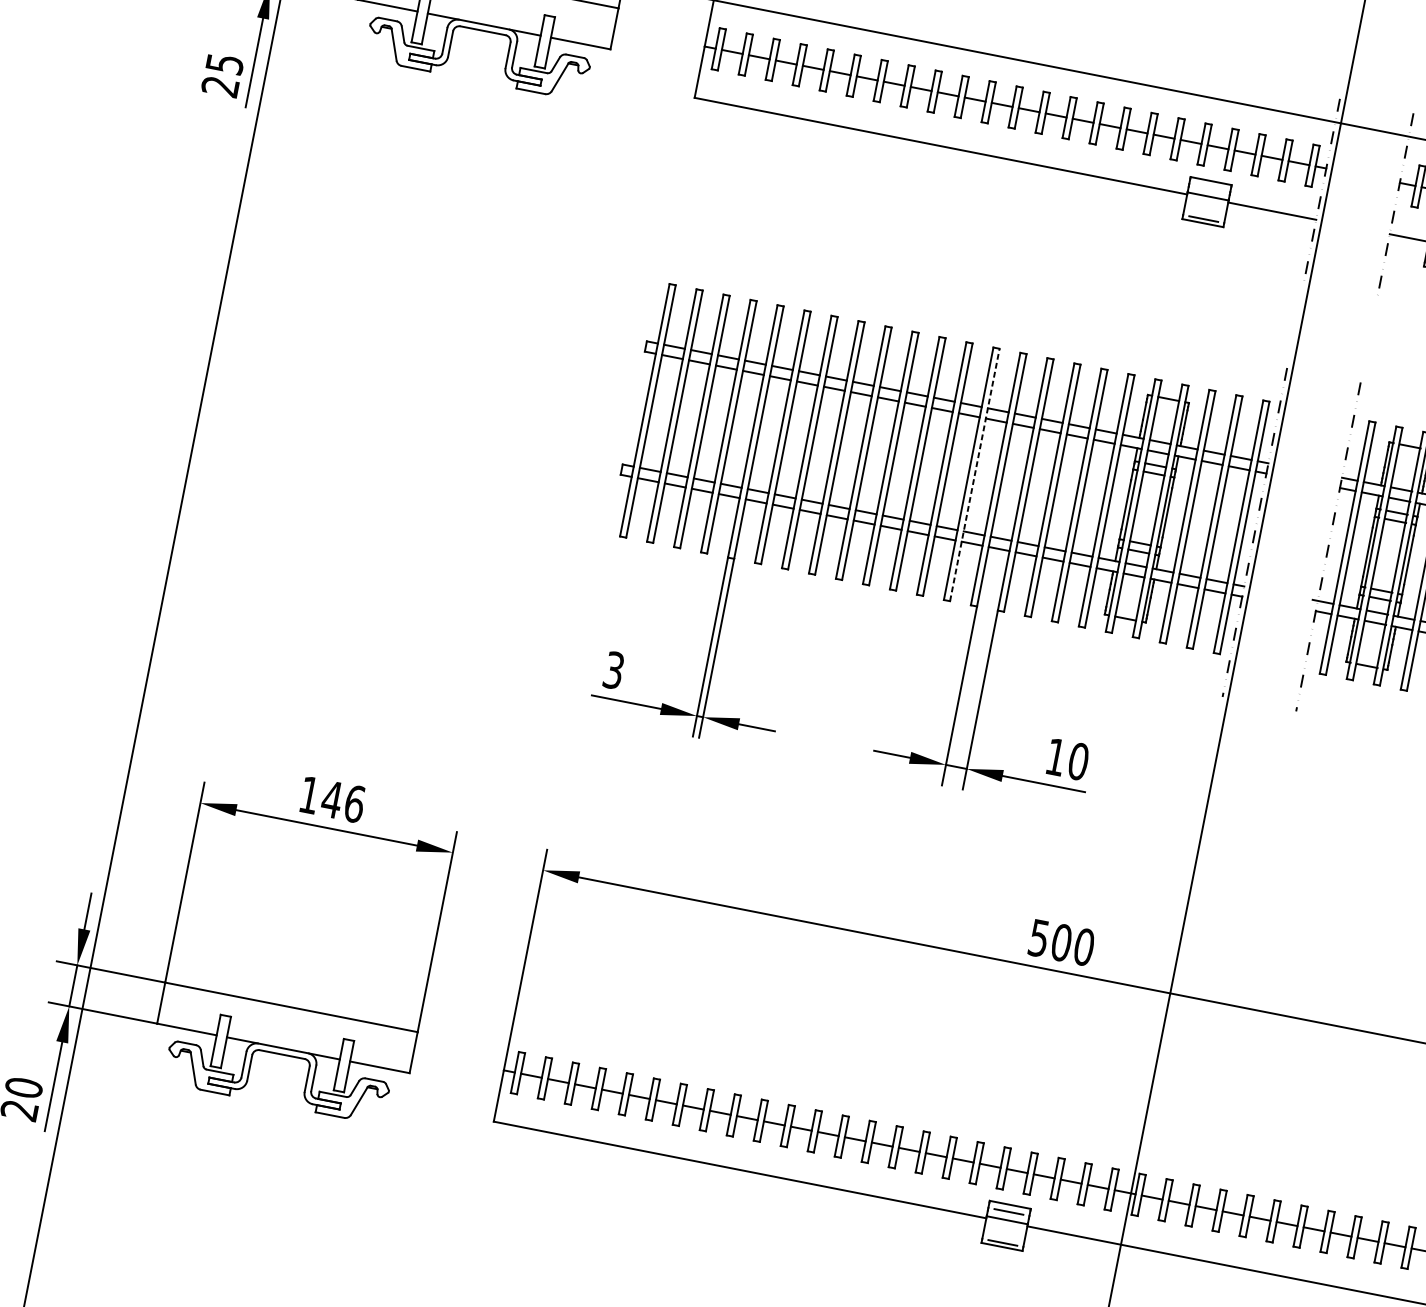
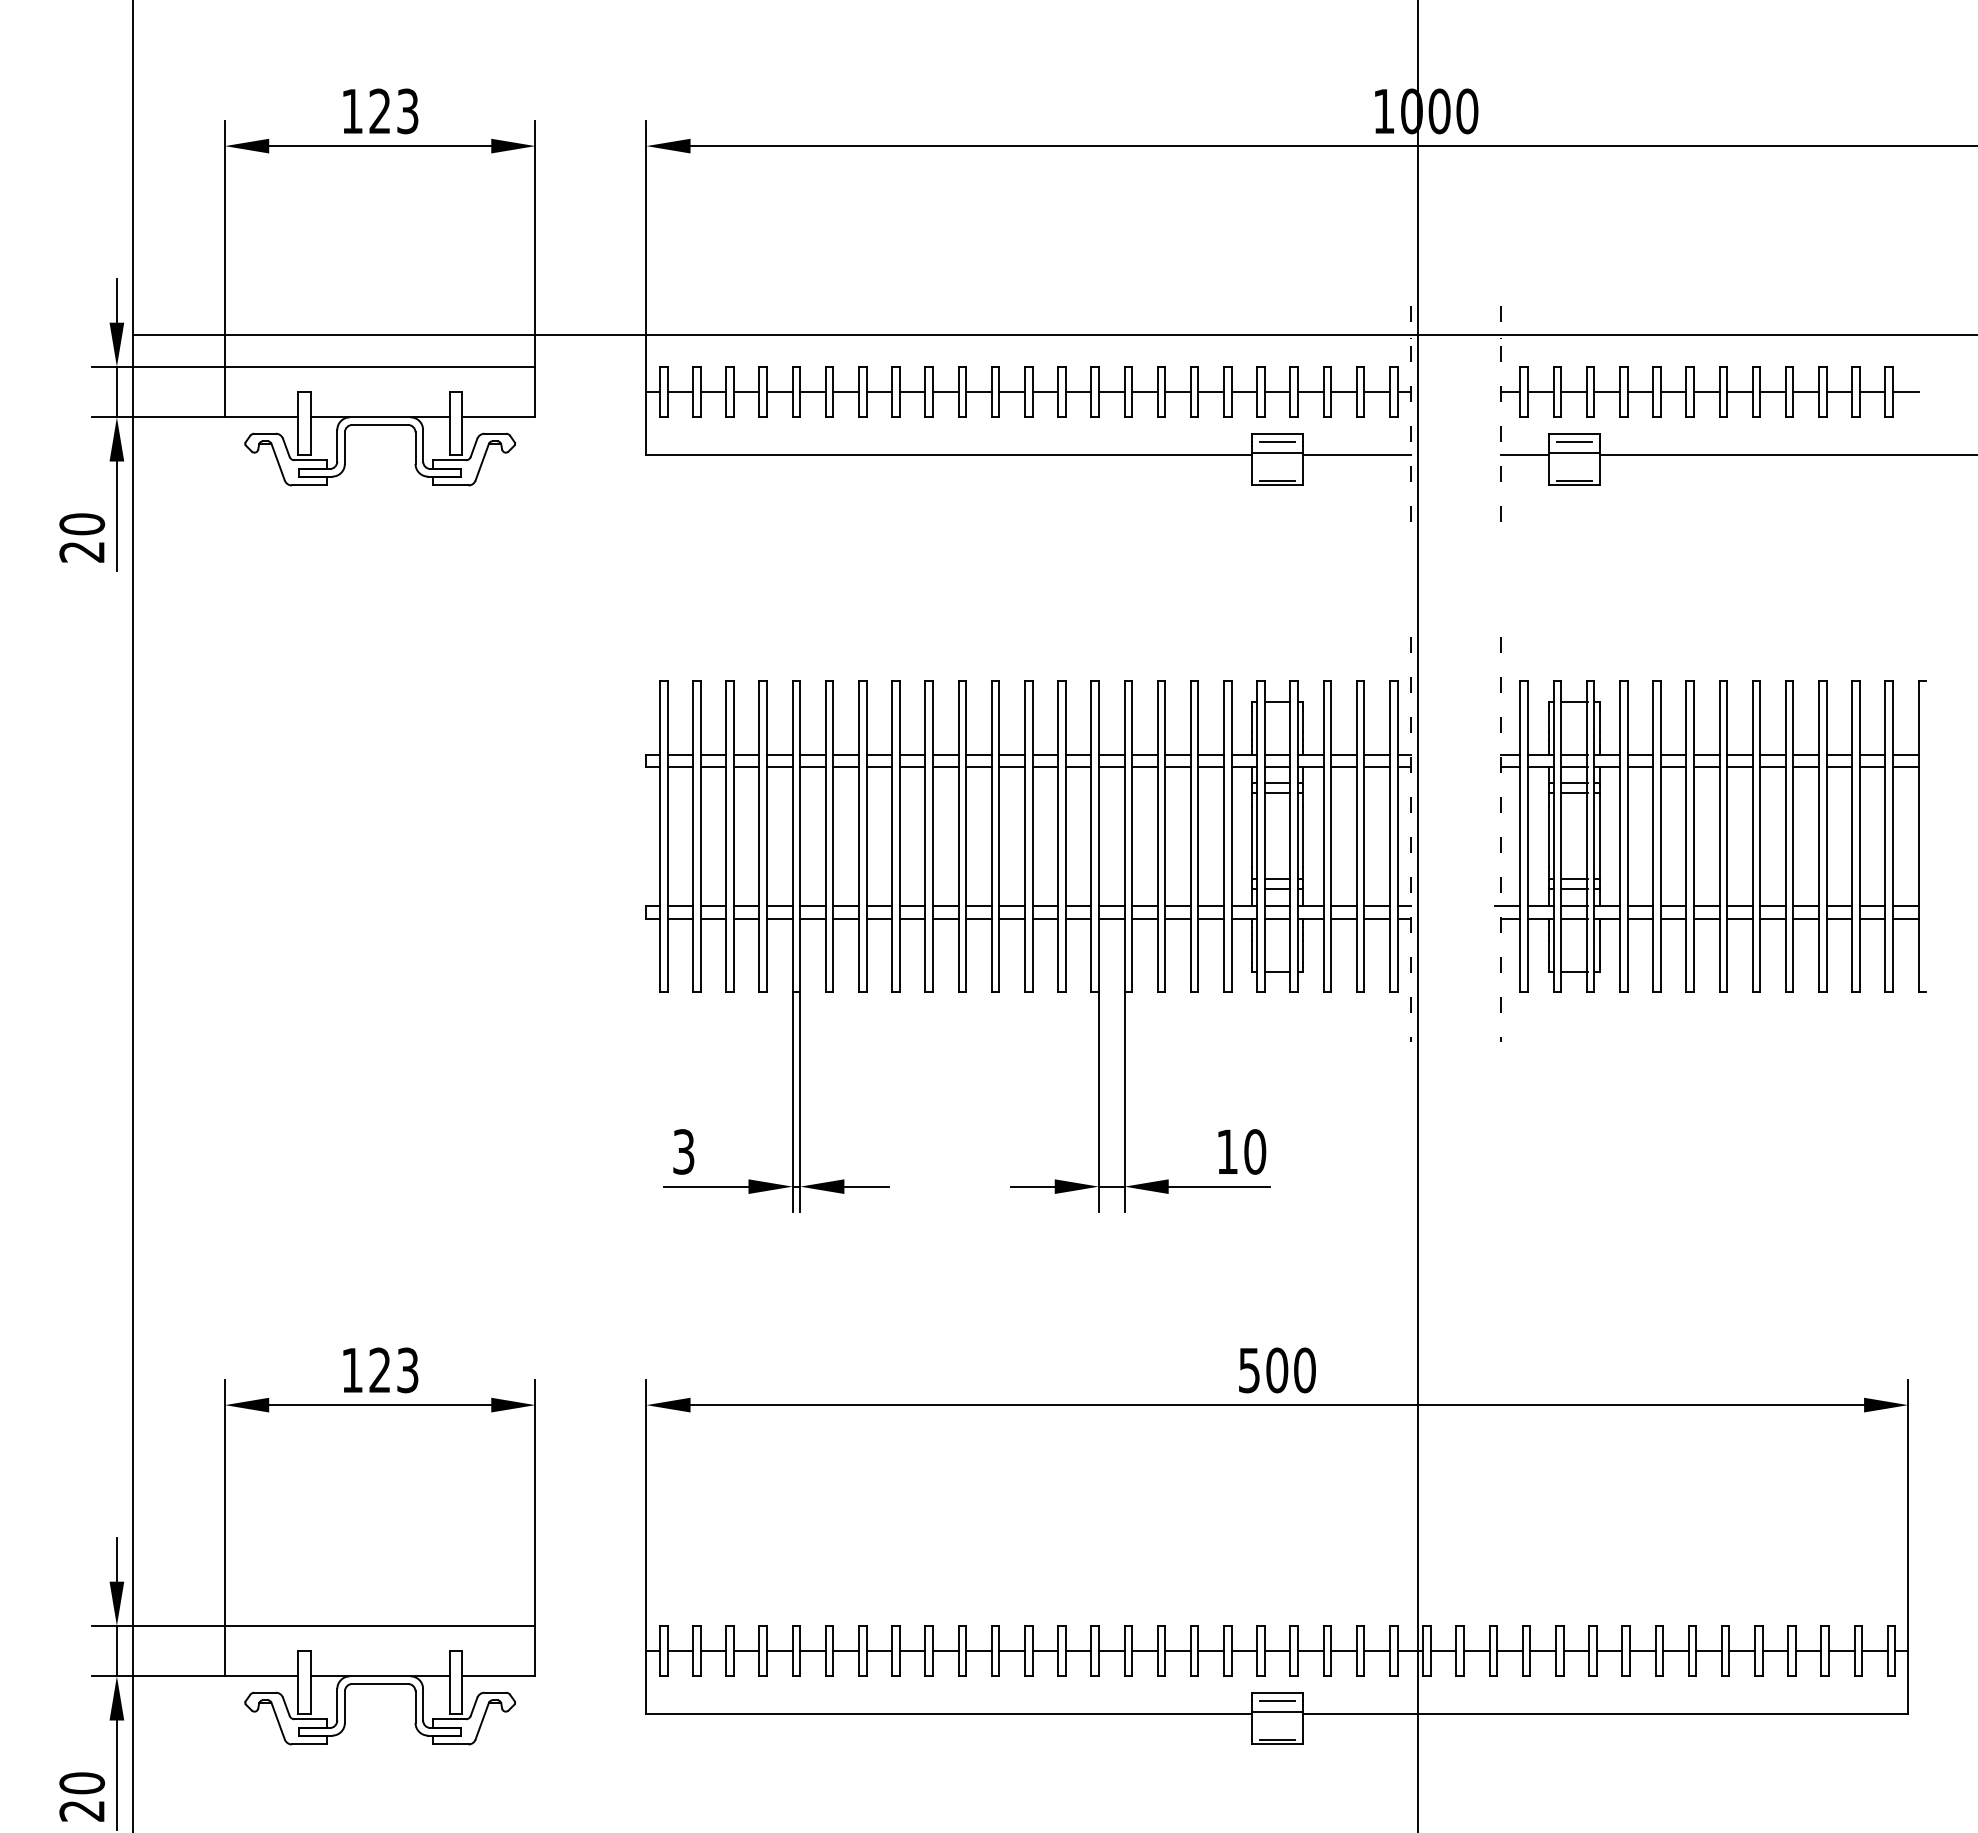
text: (225, 64) -> (82, 524), 25 -> 20
line: (1209, 188) -> (1277, 442), added
line: (974, 474) -> (1065, 836), dashed -> solid
text: (343, 801) -> (393, 1370), 146 -> 123

